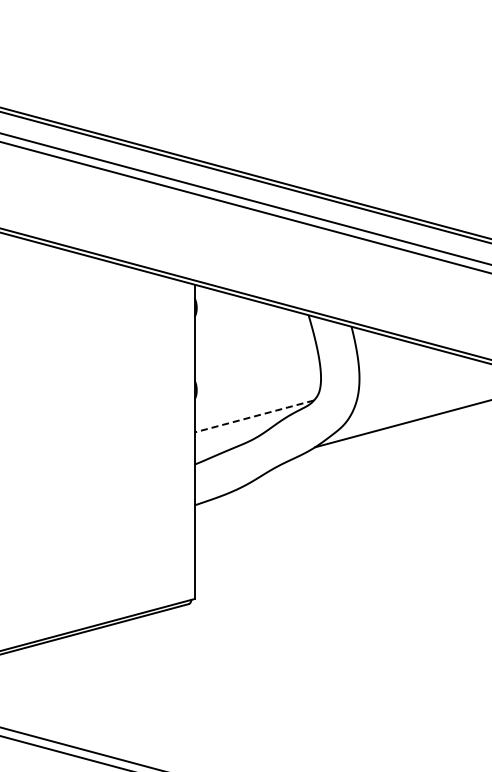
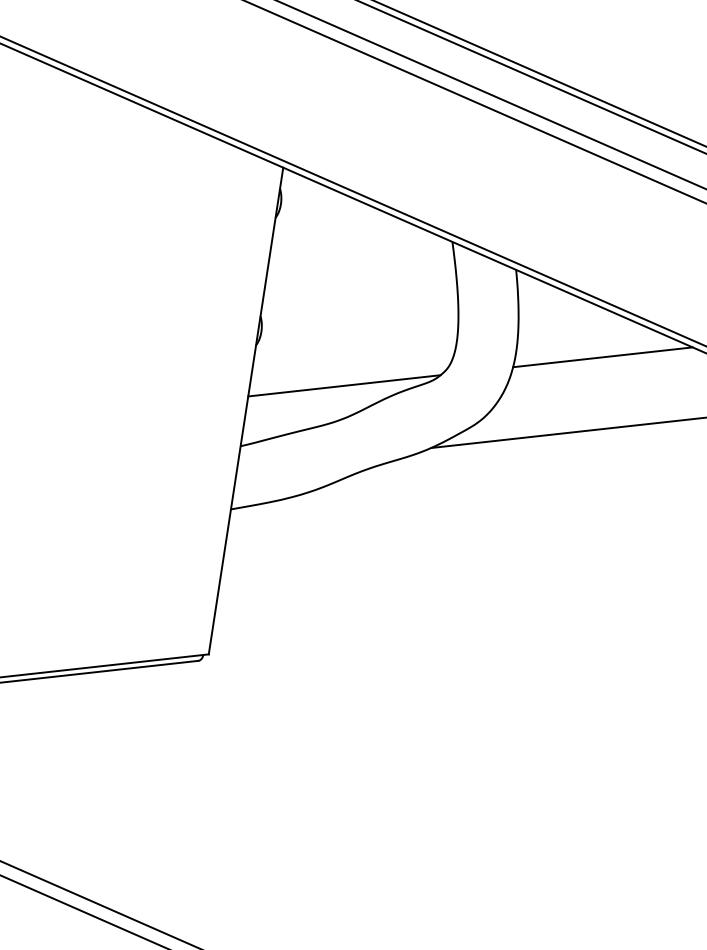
line: (414, 373) -> (602, 357), added
line: (254, 416) -> (344, 385), dashed -> solid

